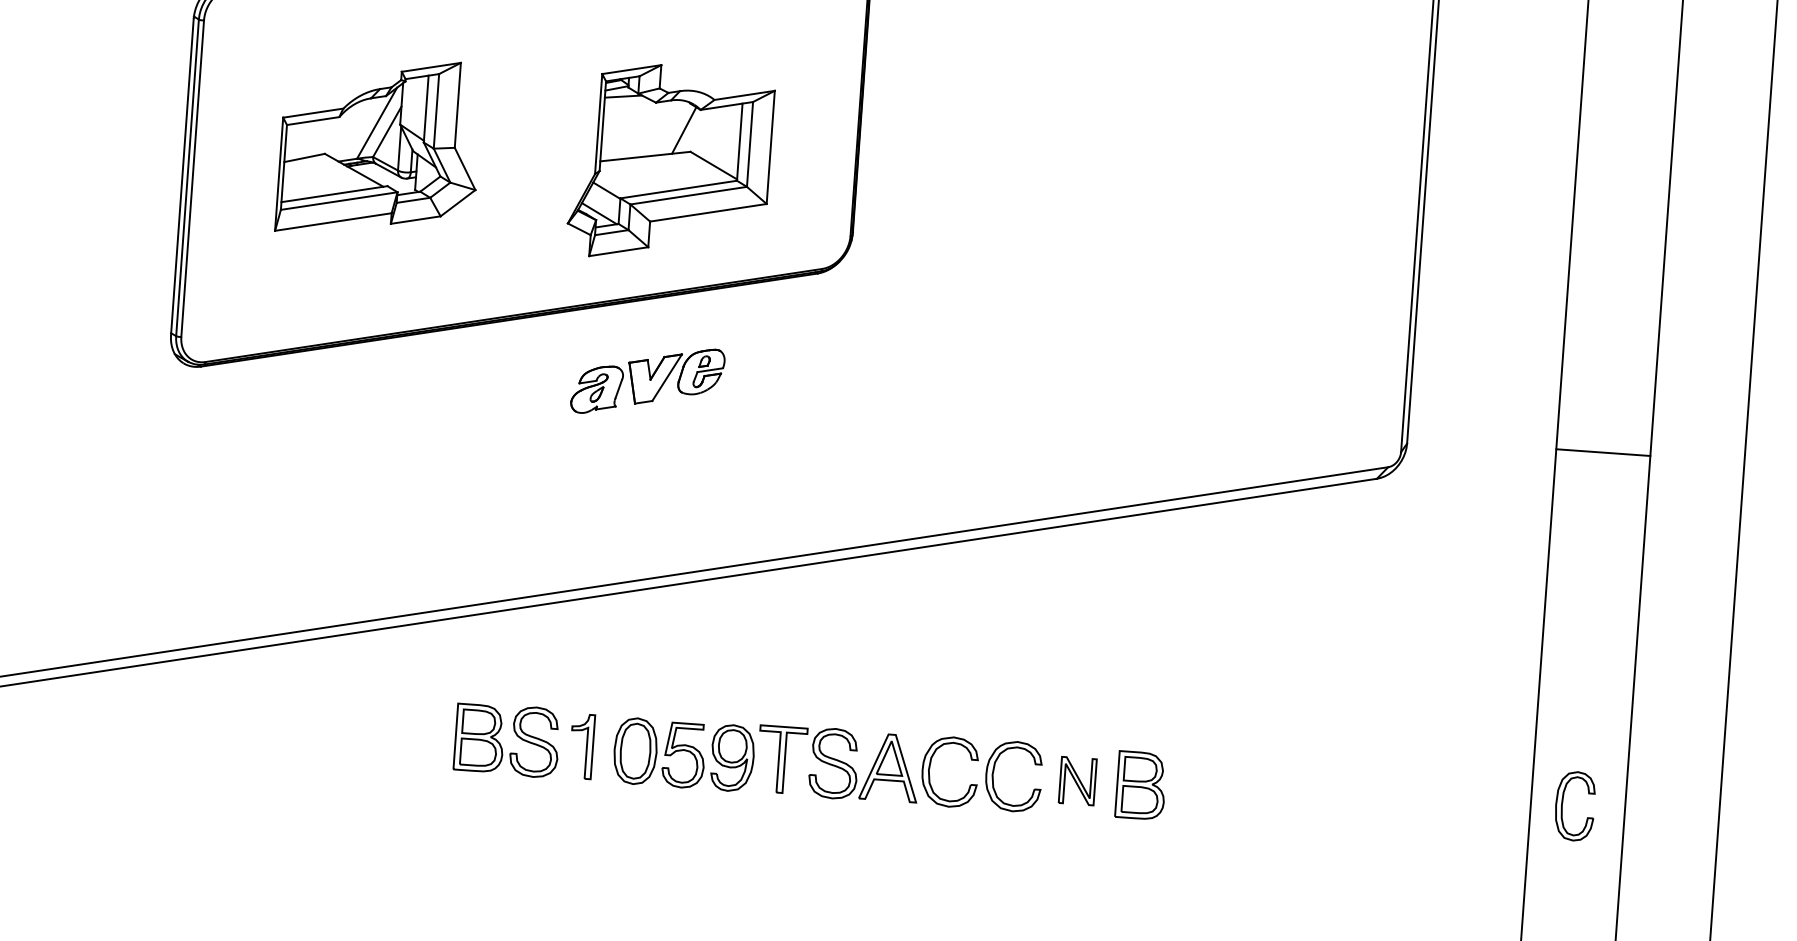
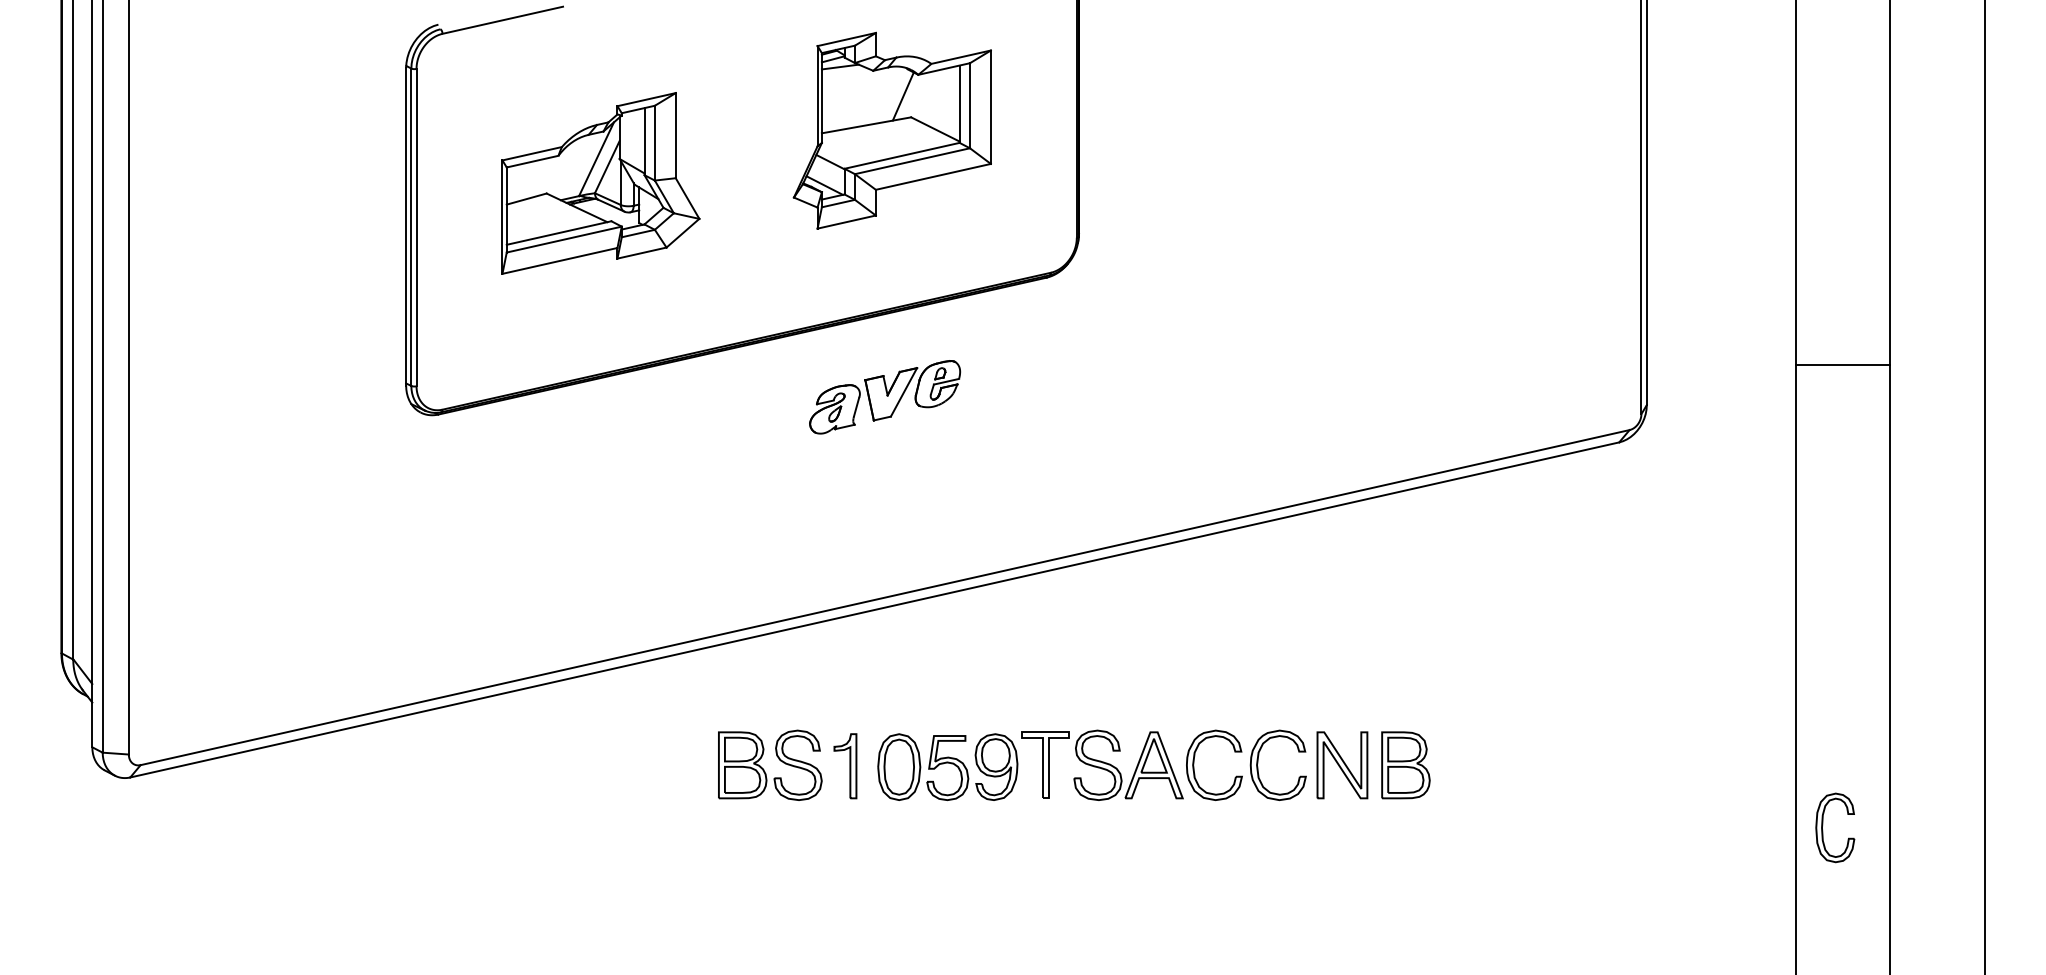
part: (669, 163) -> (891, 130), moved
line: (1603, 453) -> (1843, 365), moved
part: (1077, 781) -> (1342, 765), size x1.43
part: (1563, 803) -> (1823, 825), moved

